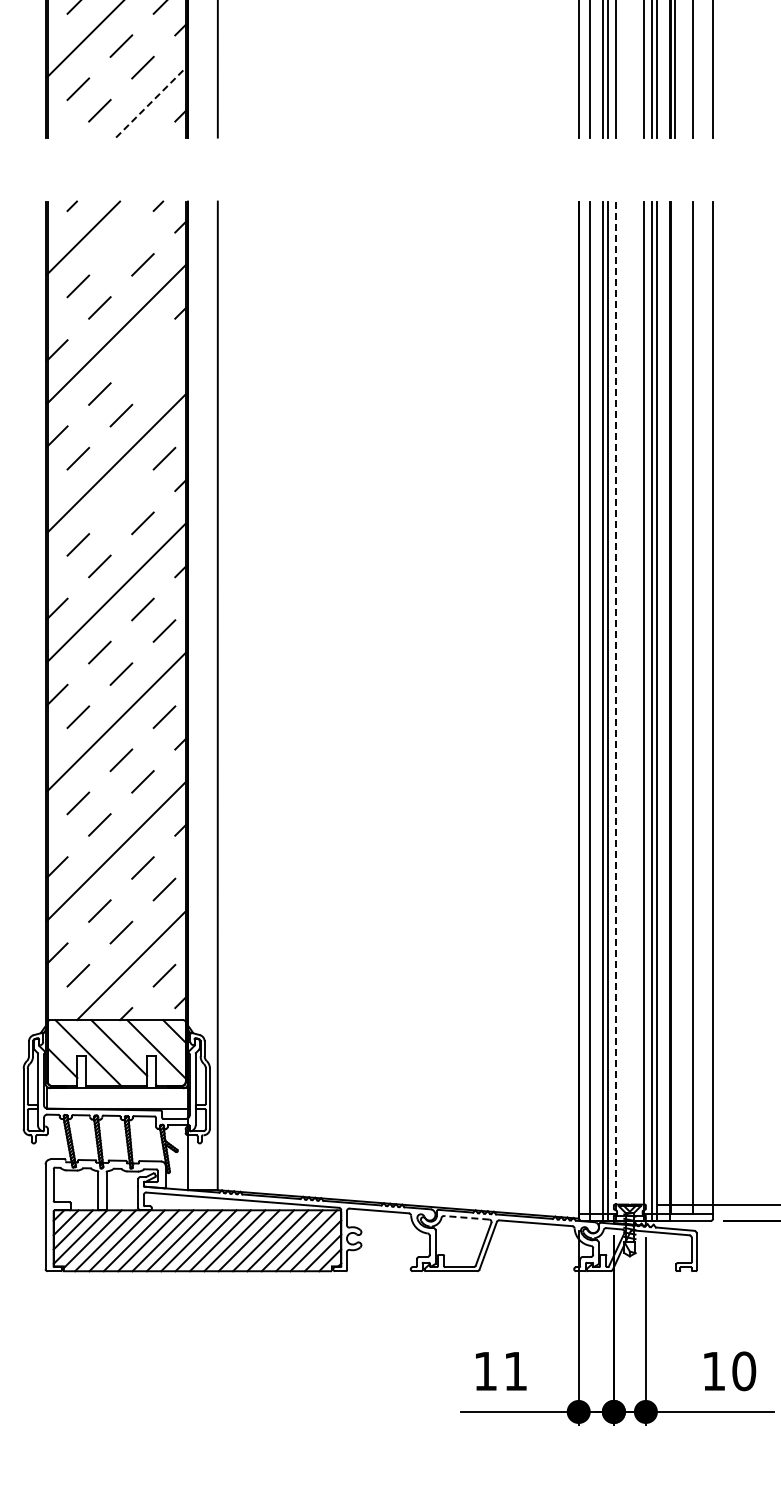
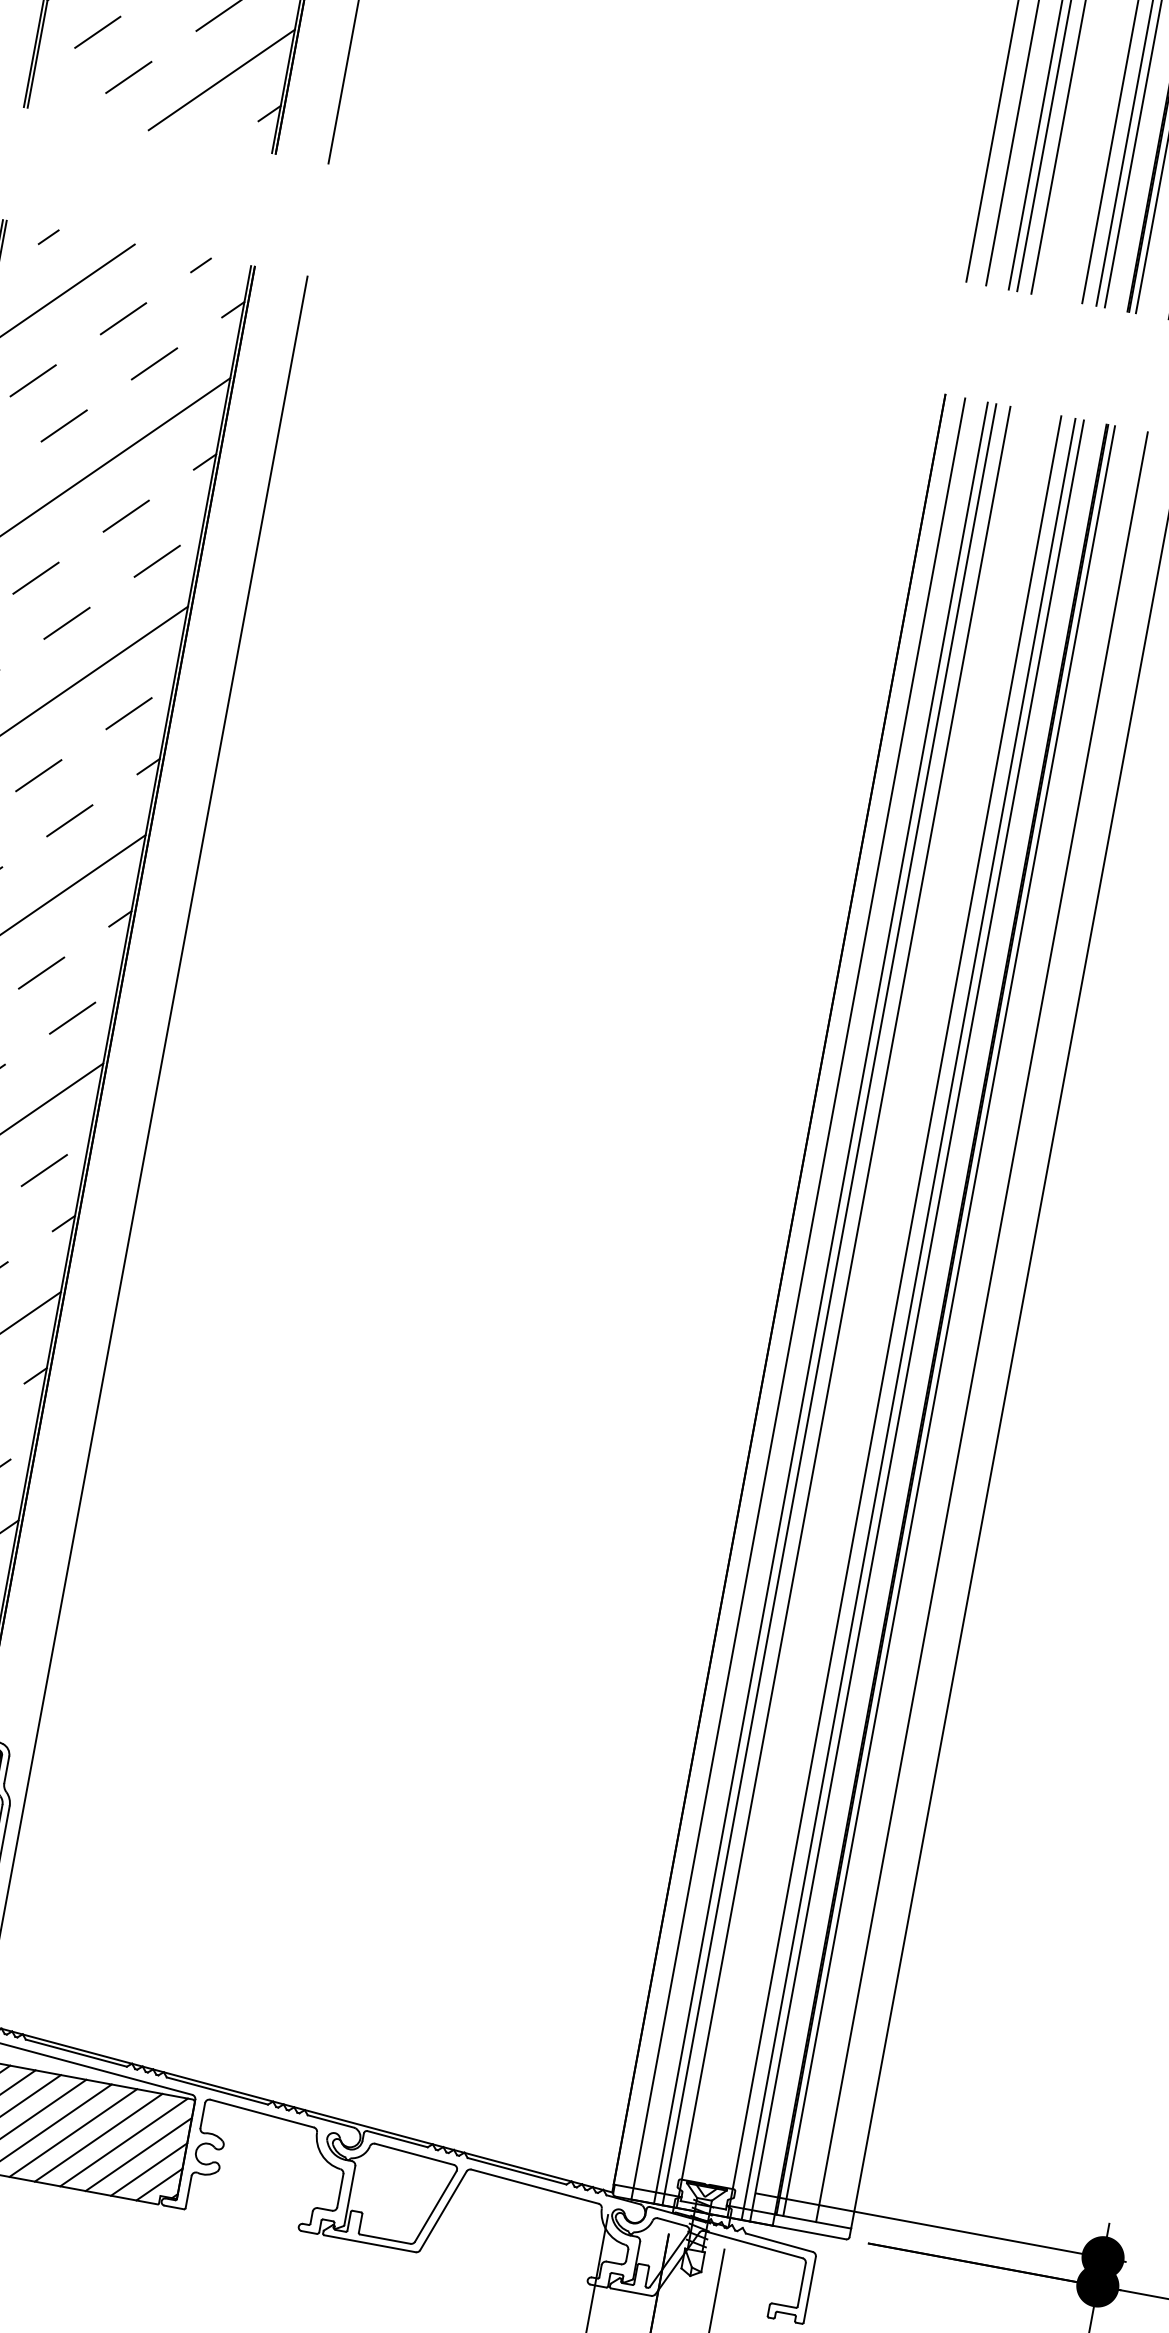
line: (151, 102) -> (222, 79), dashed -> solid
line: (121, 243) -> (123, 319), added
line: (142, 350) -> (125, 515), added
line: (164, 372) -> (157, 561), added
line: (121, 501) -> (39, 775), added
line: (674, 707) -> (948, 1320), added
line: (615, 710) -> (843, 1306), dashed -> solid
line: (466, 1217) -> (414, 2153), dashed -> solid

